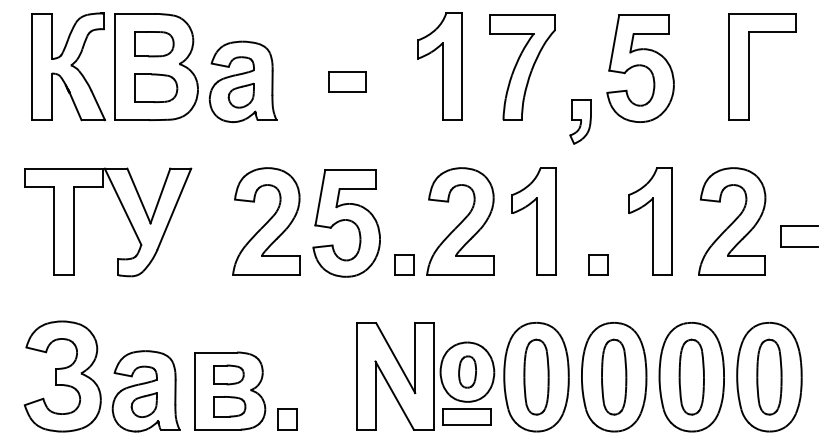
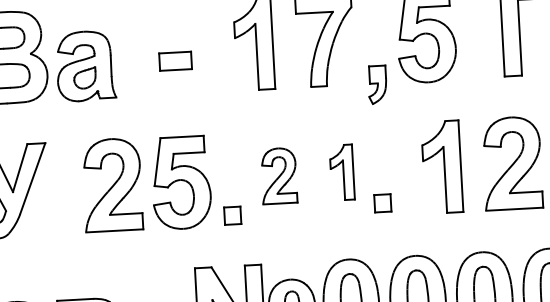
part: (460, 221) -> (278, 176), size x0.6
part: (533, 221) -> (341, 172), size x0.6
part: (598, 264) -> (382, 203), moved

